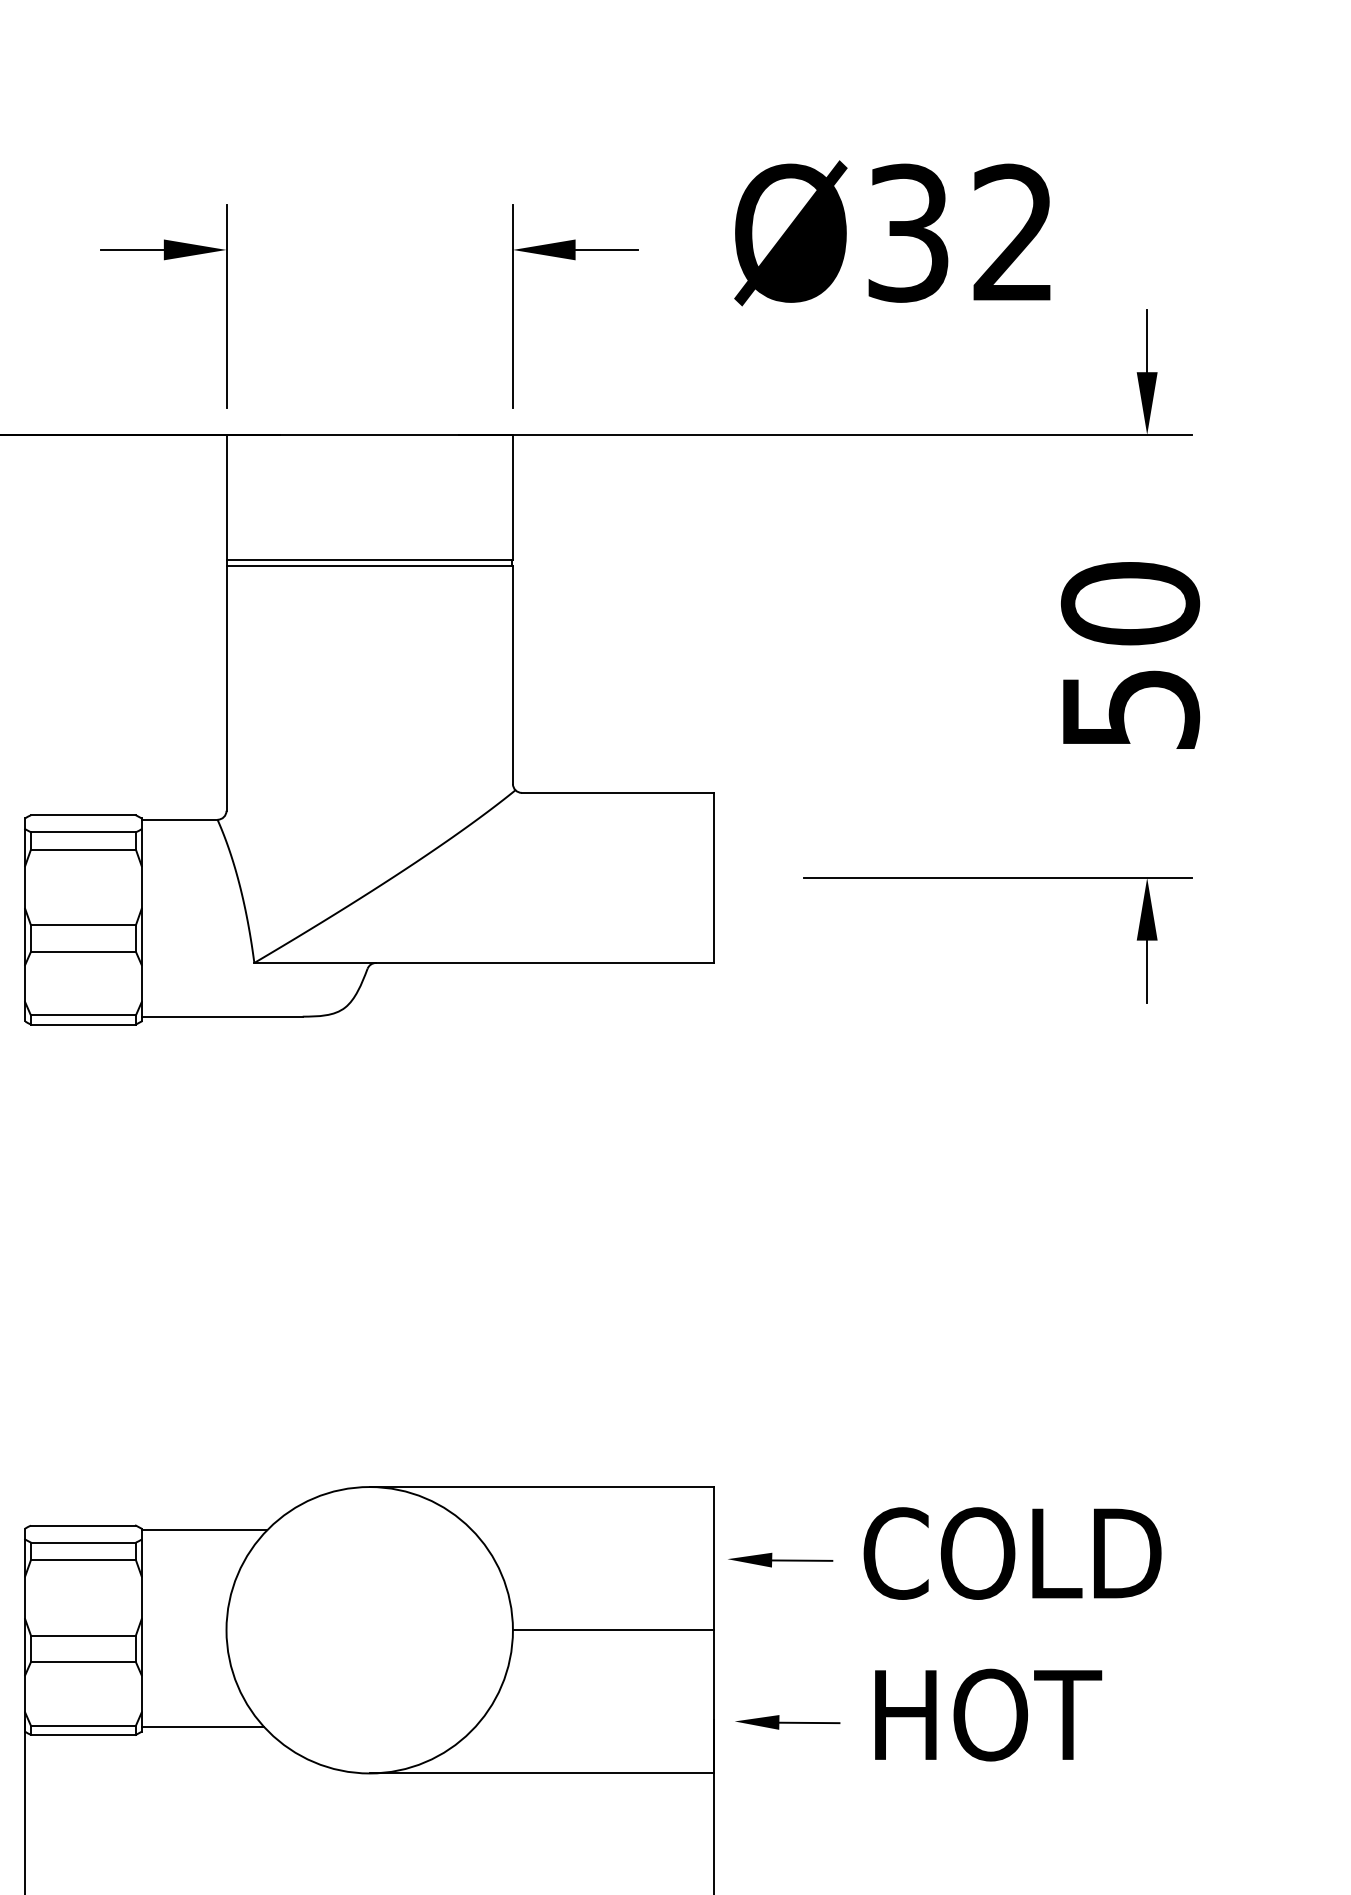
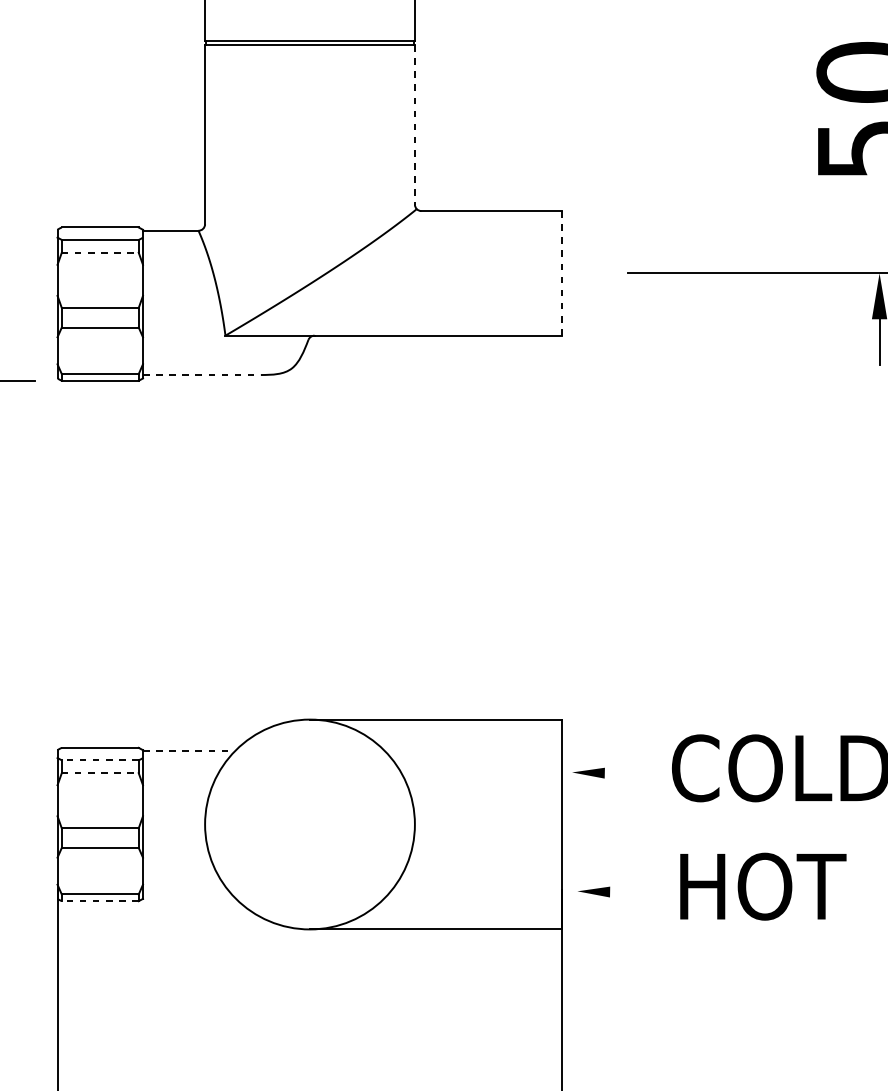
line: (512, 675) -> (414, 125), solid -> dashed
line: (83, 849) -> (100, 252), solid -> dashed
line: (714, 878) -> (562, 273), solid -> dashed
line: (222, 1016) -> (202, 374), solid -> dashed
line: (204, 1530) -> (188, 751), solid -> dashed
line: (82, 1542) -> (99, 760), solid -> dashed
line: (83, 1560) -> (100, 773), solid -> dashed
line: (800, 1560) -> (625, 773), removed
line: (613, 1630) -> (488, 824), removed
line: (807, 1722) -> (630, 892), removed
line: (202, 1727) -> (187, 895), removed
line: (82, 1734) -> (99, 900), solid -> dashed

